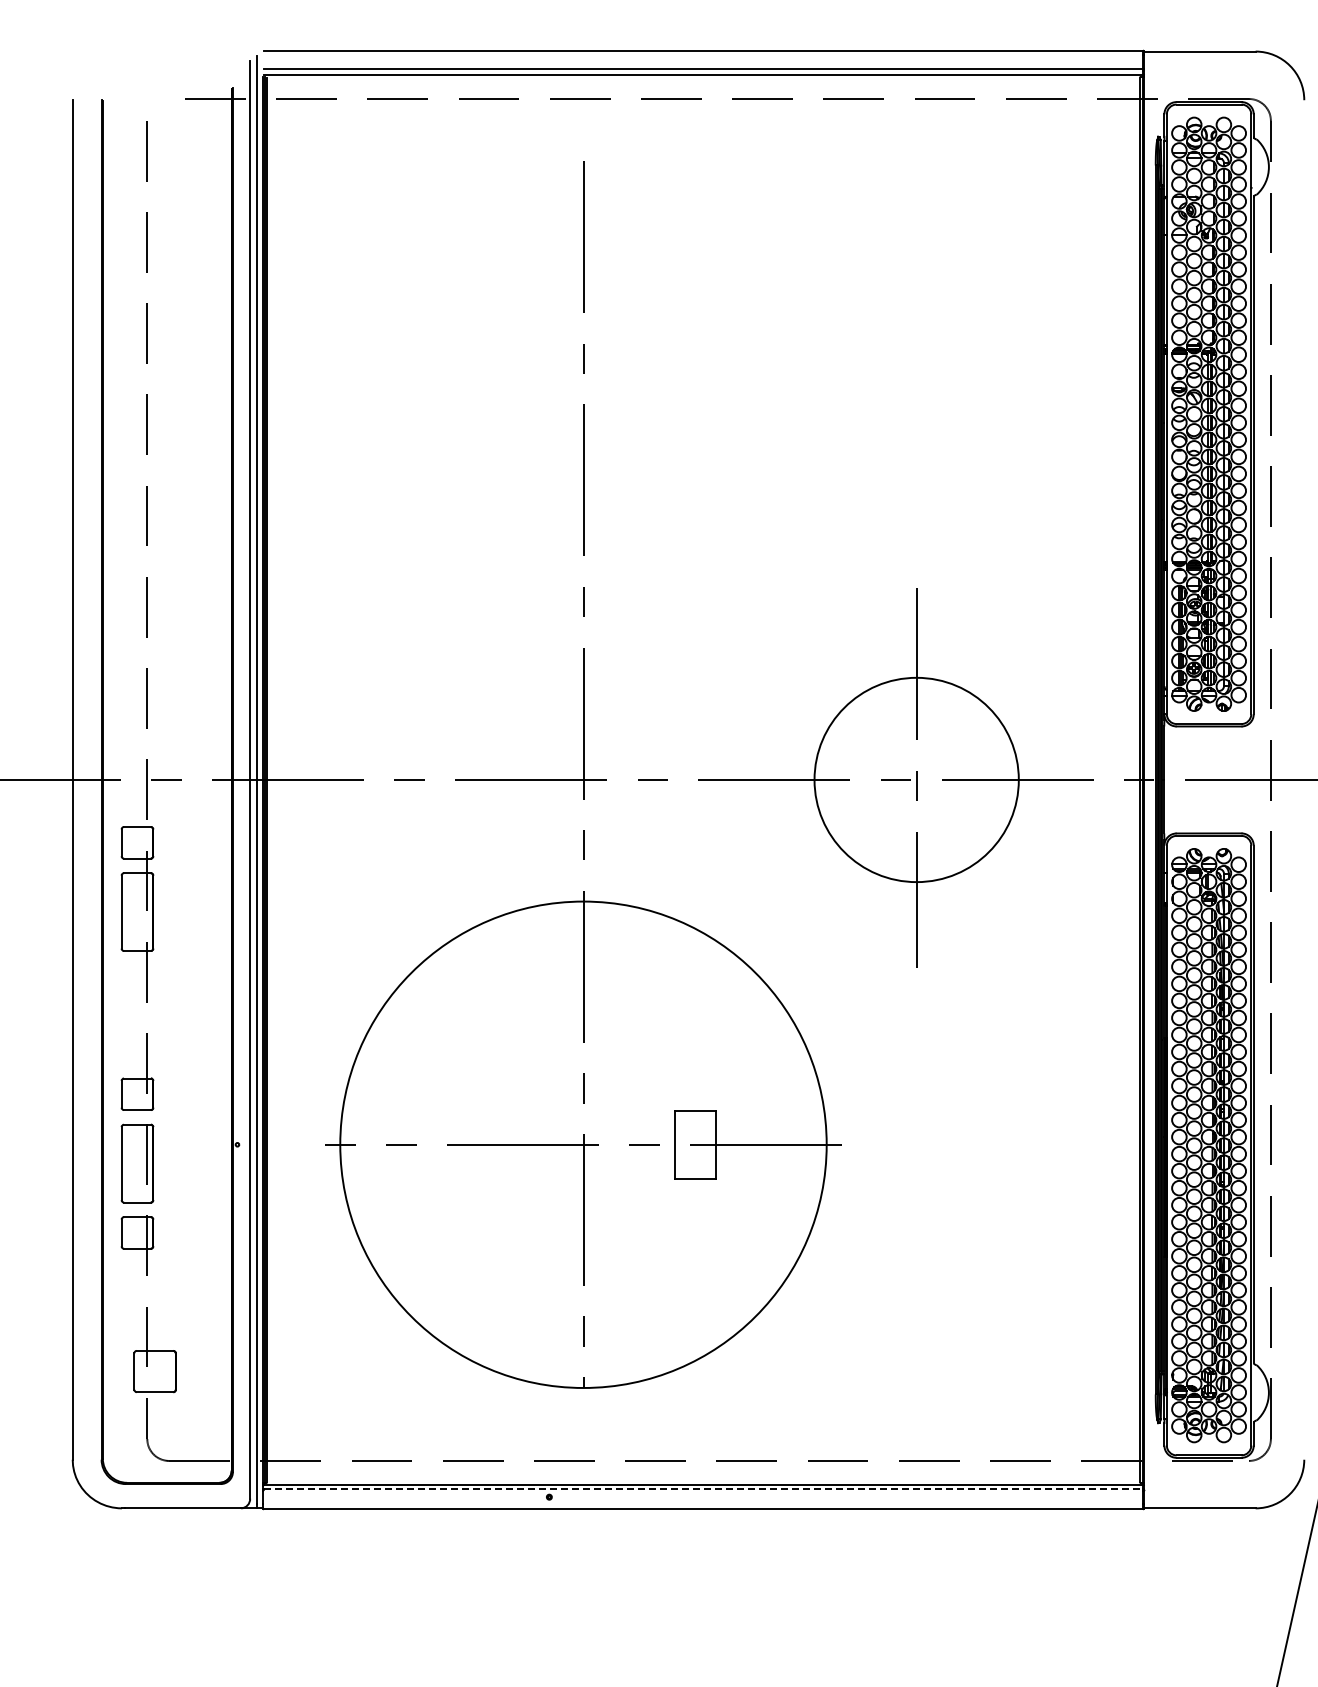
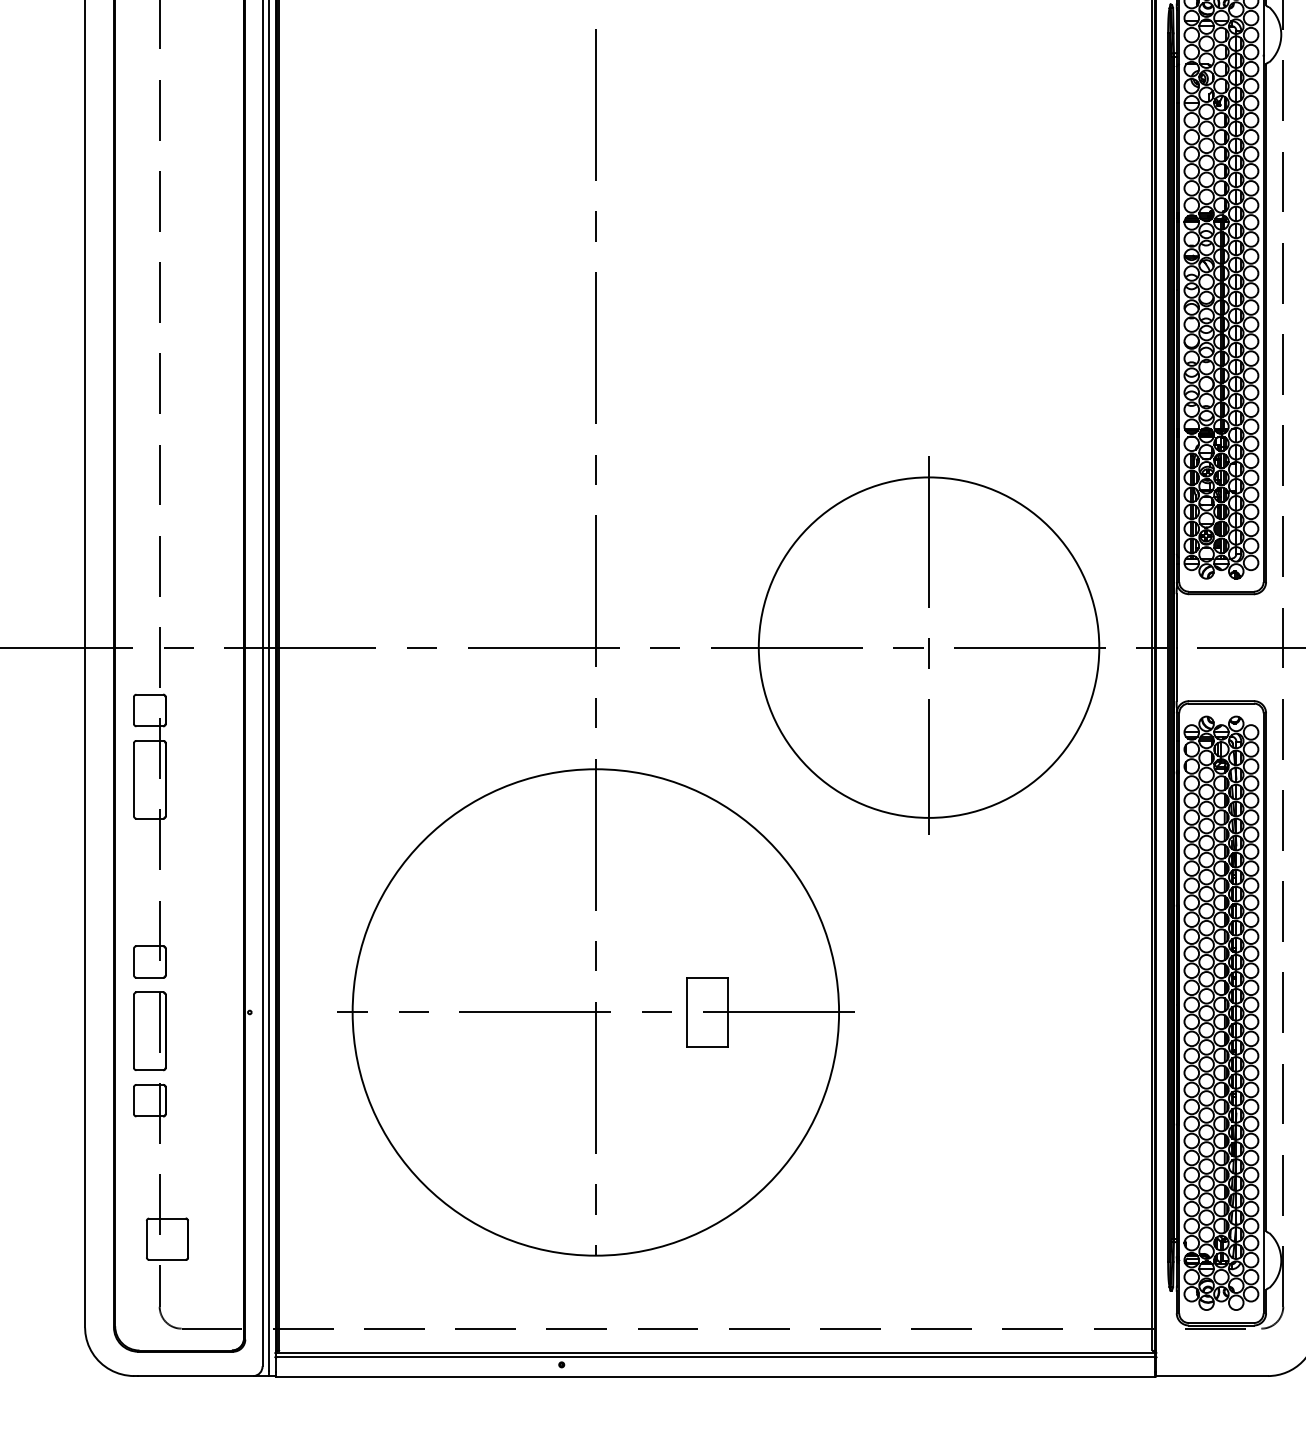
circle: (916, 779) -> (928, 647), size x1.67
line: (704, 1489) -> (716, 1357), dashed -> solid

